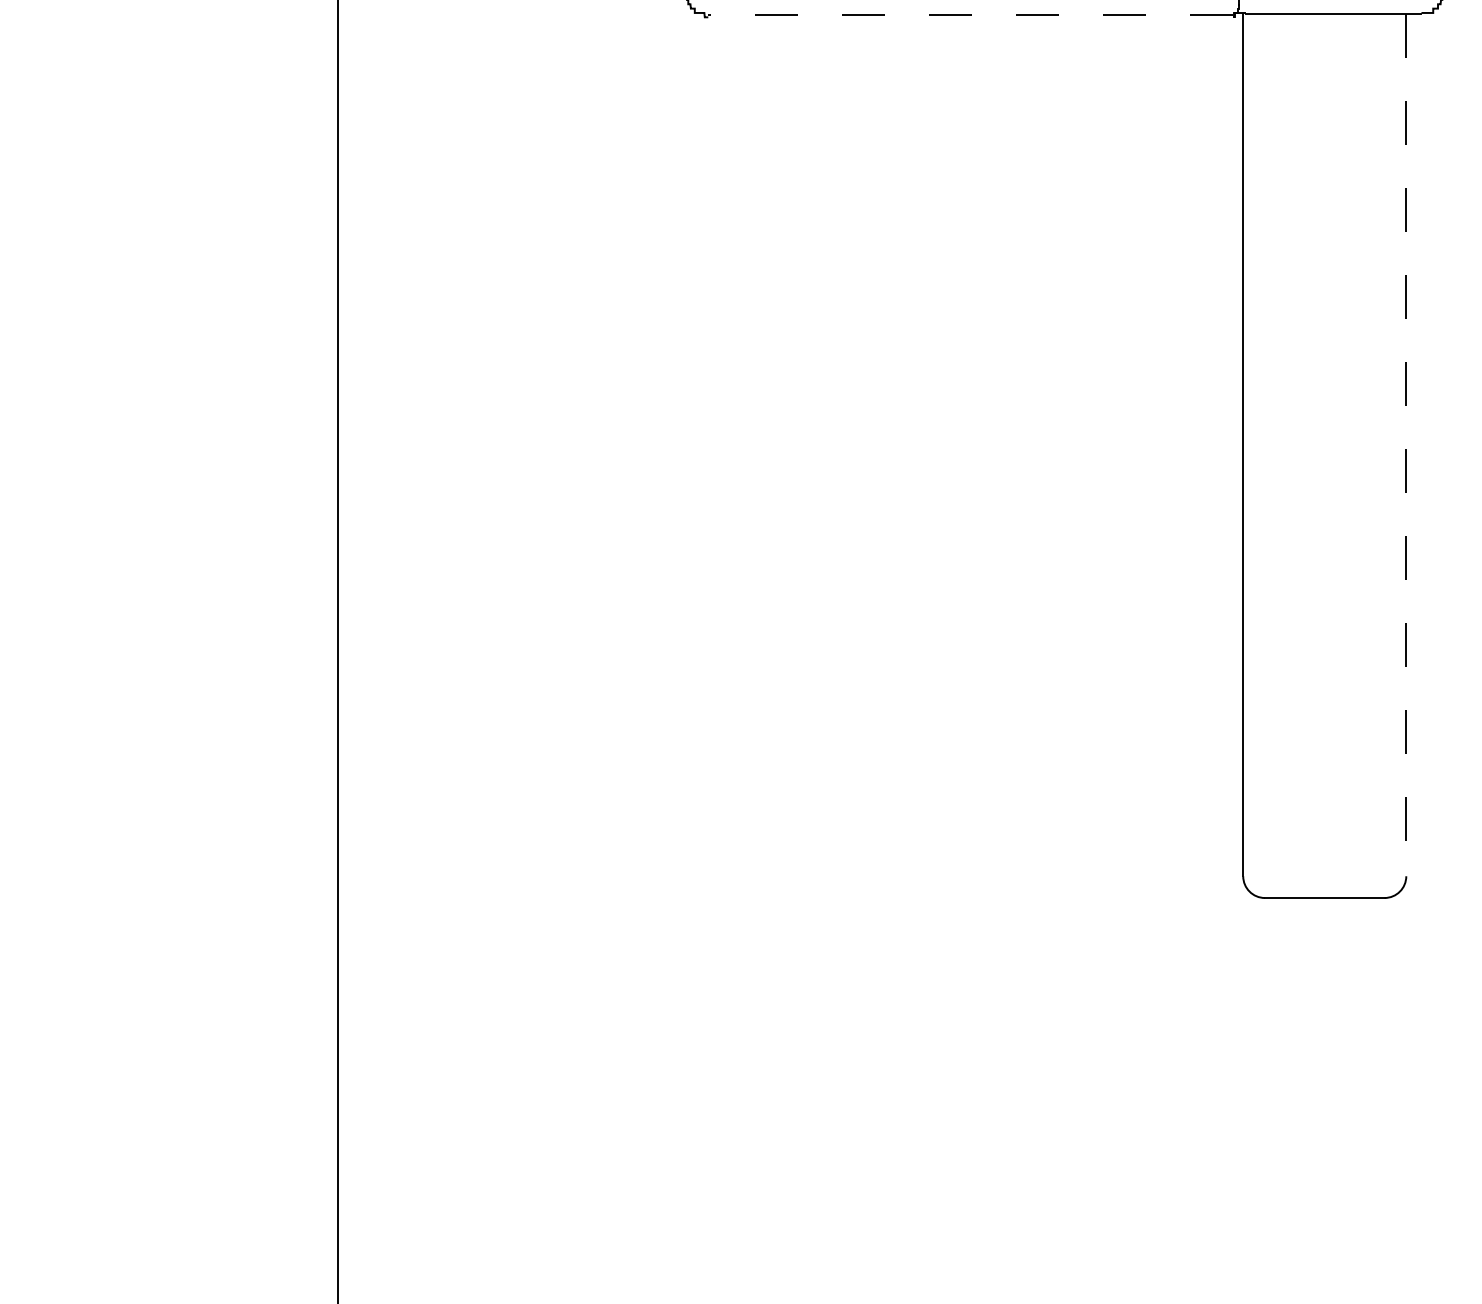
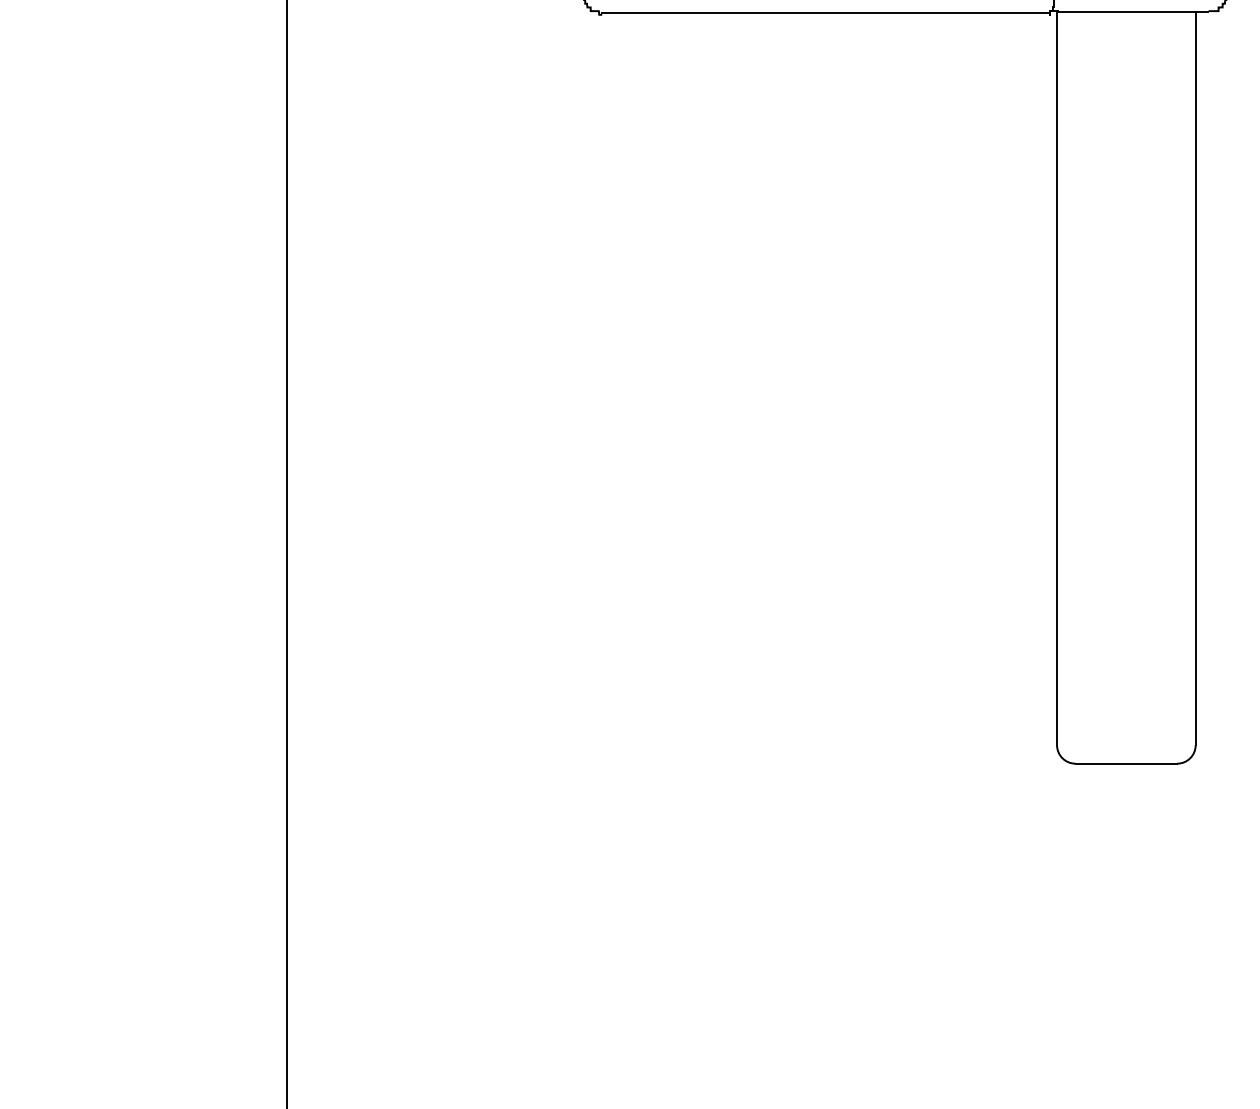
line: (970, 15) -> (825, 13), dashed -> solid
line: (1406, 445) -> (1195, 378), dashed -> solid

